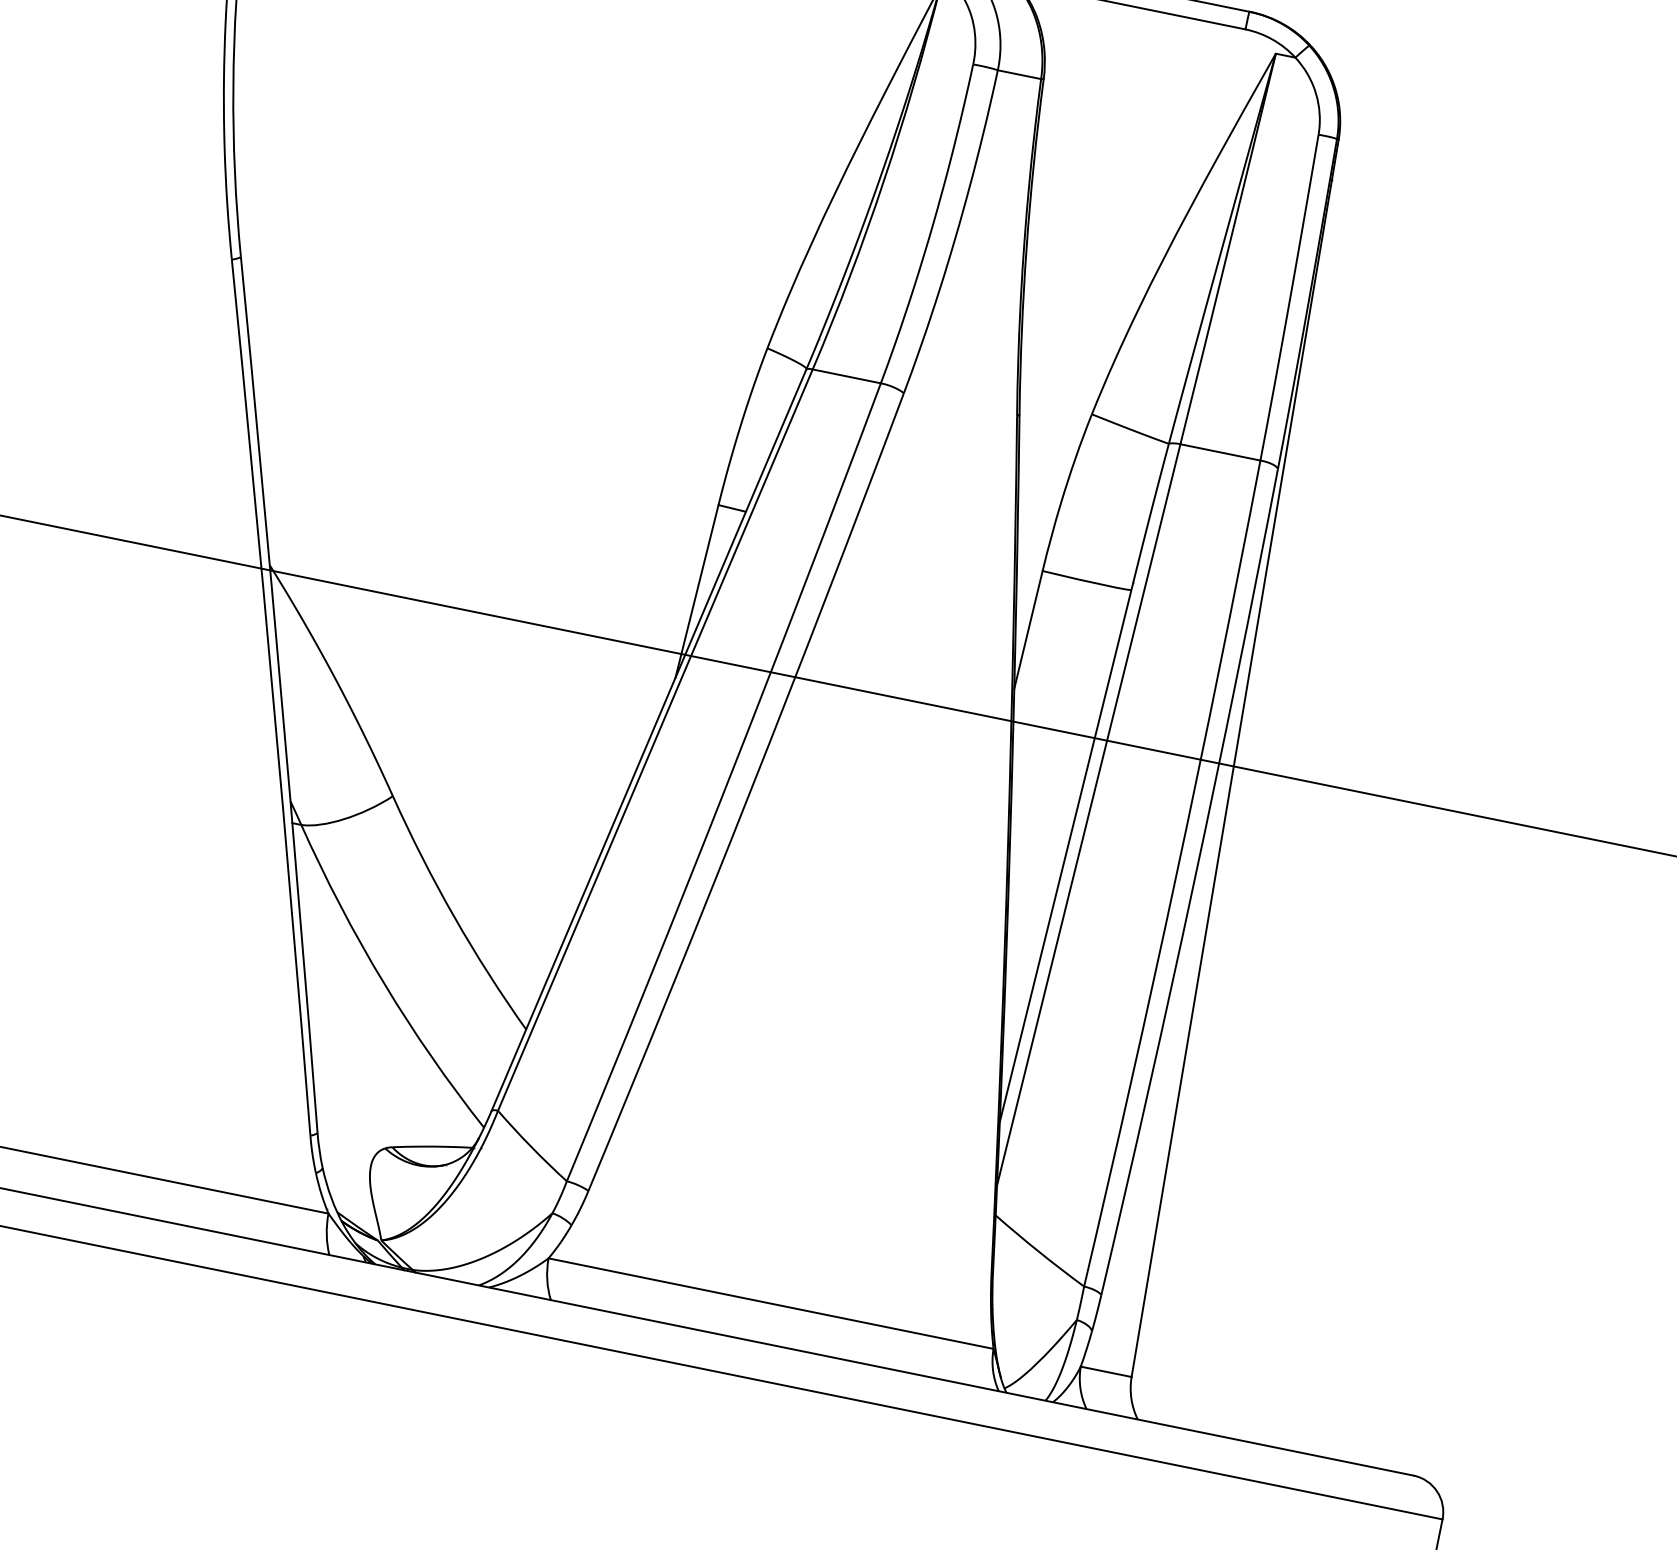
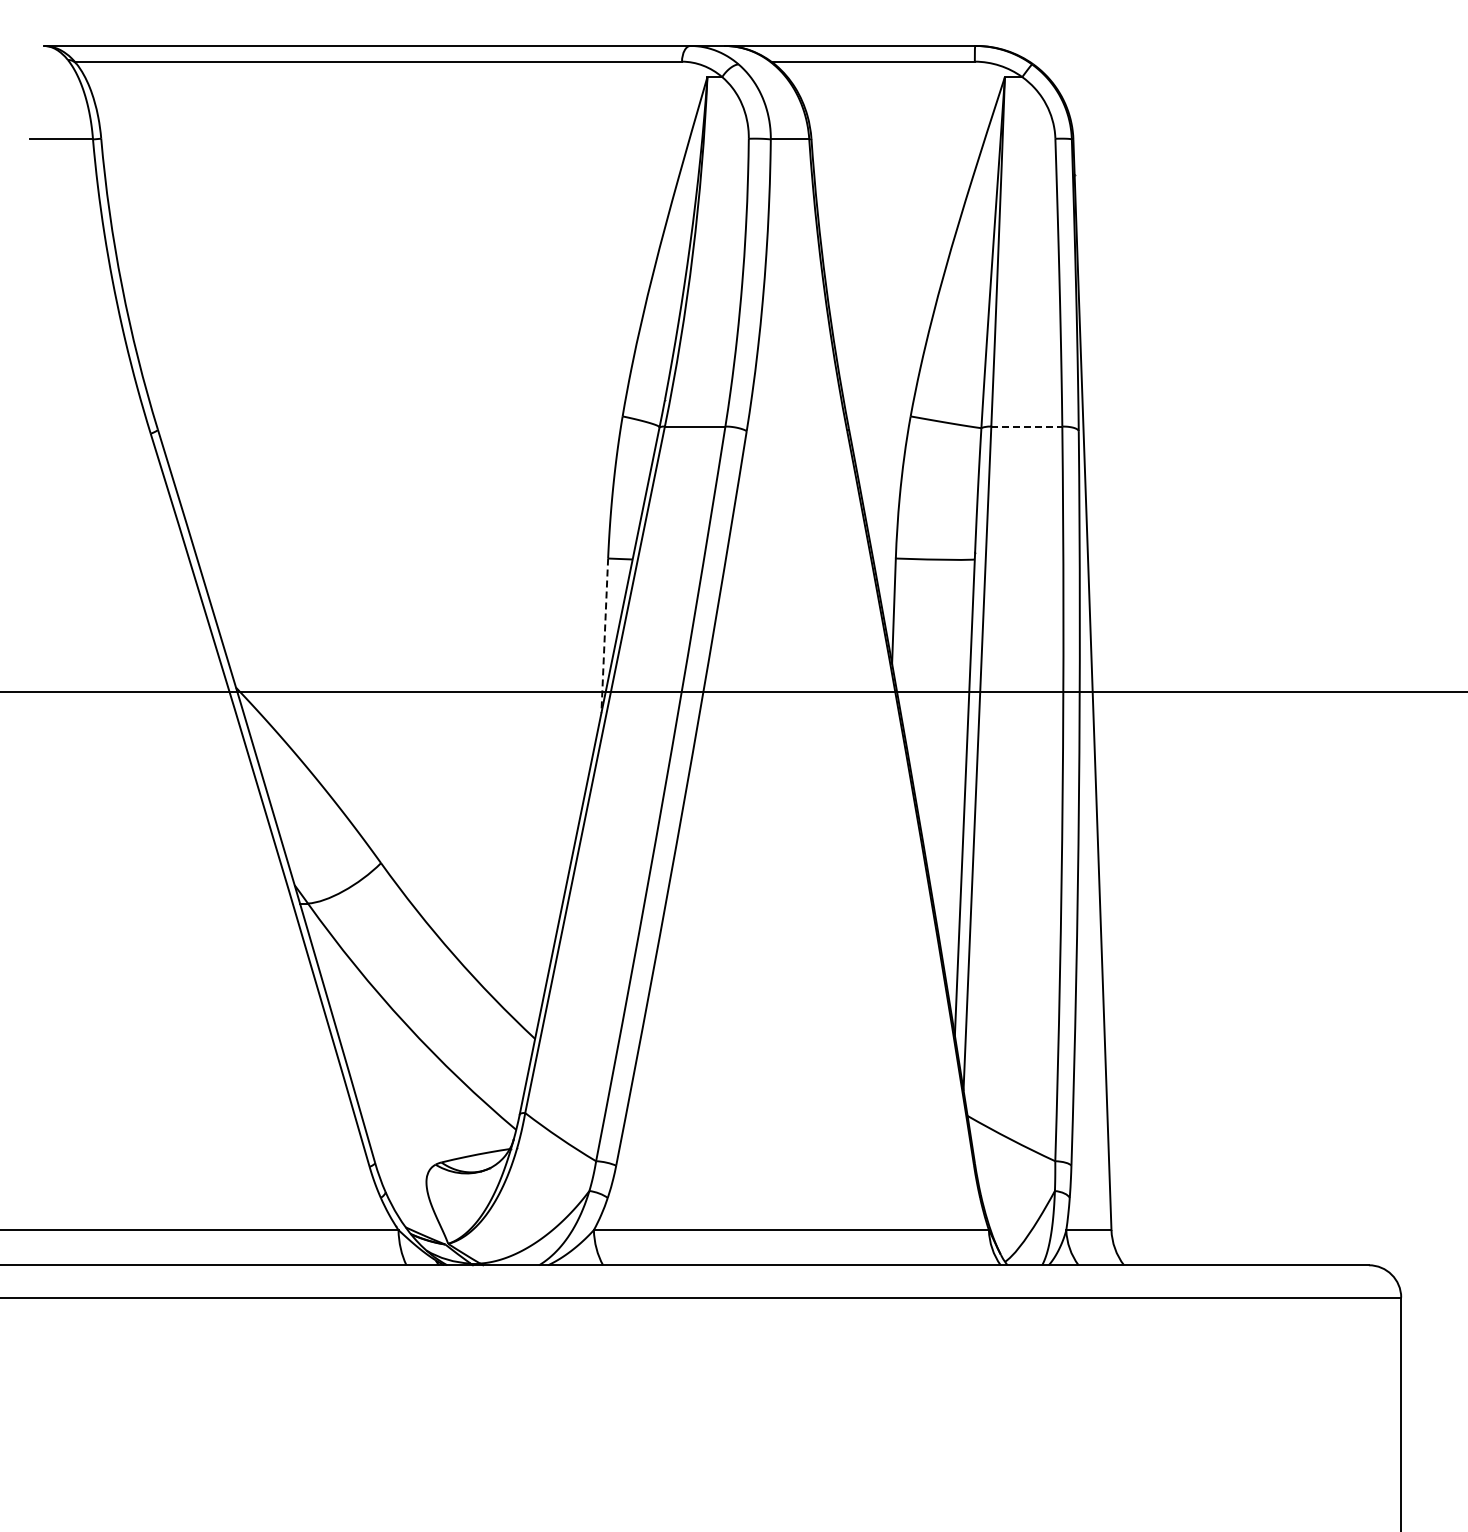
line: (1220, 452) -> (1026, 426), solid -> dashed
line: (696, 592) -> (604, 636), solid -> dashed

